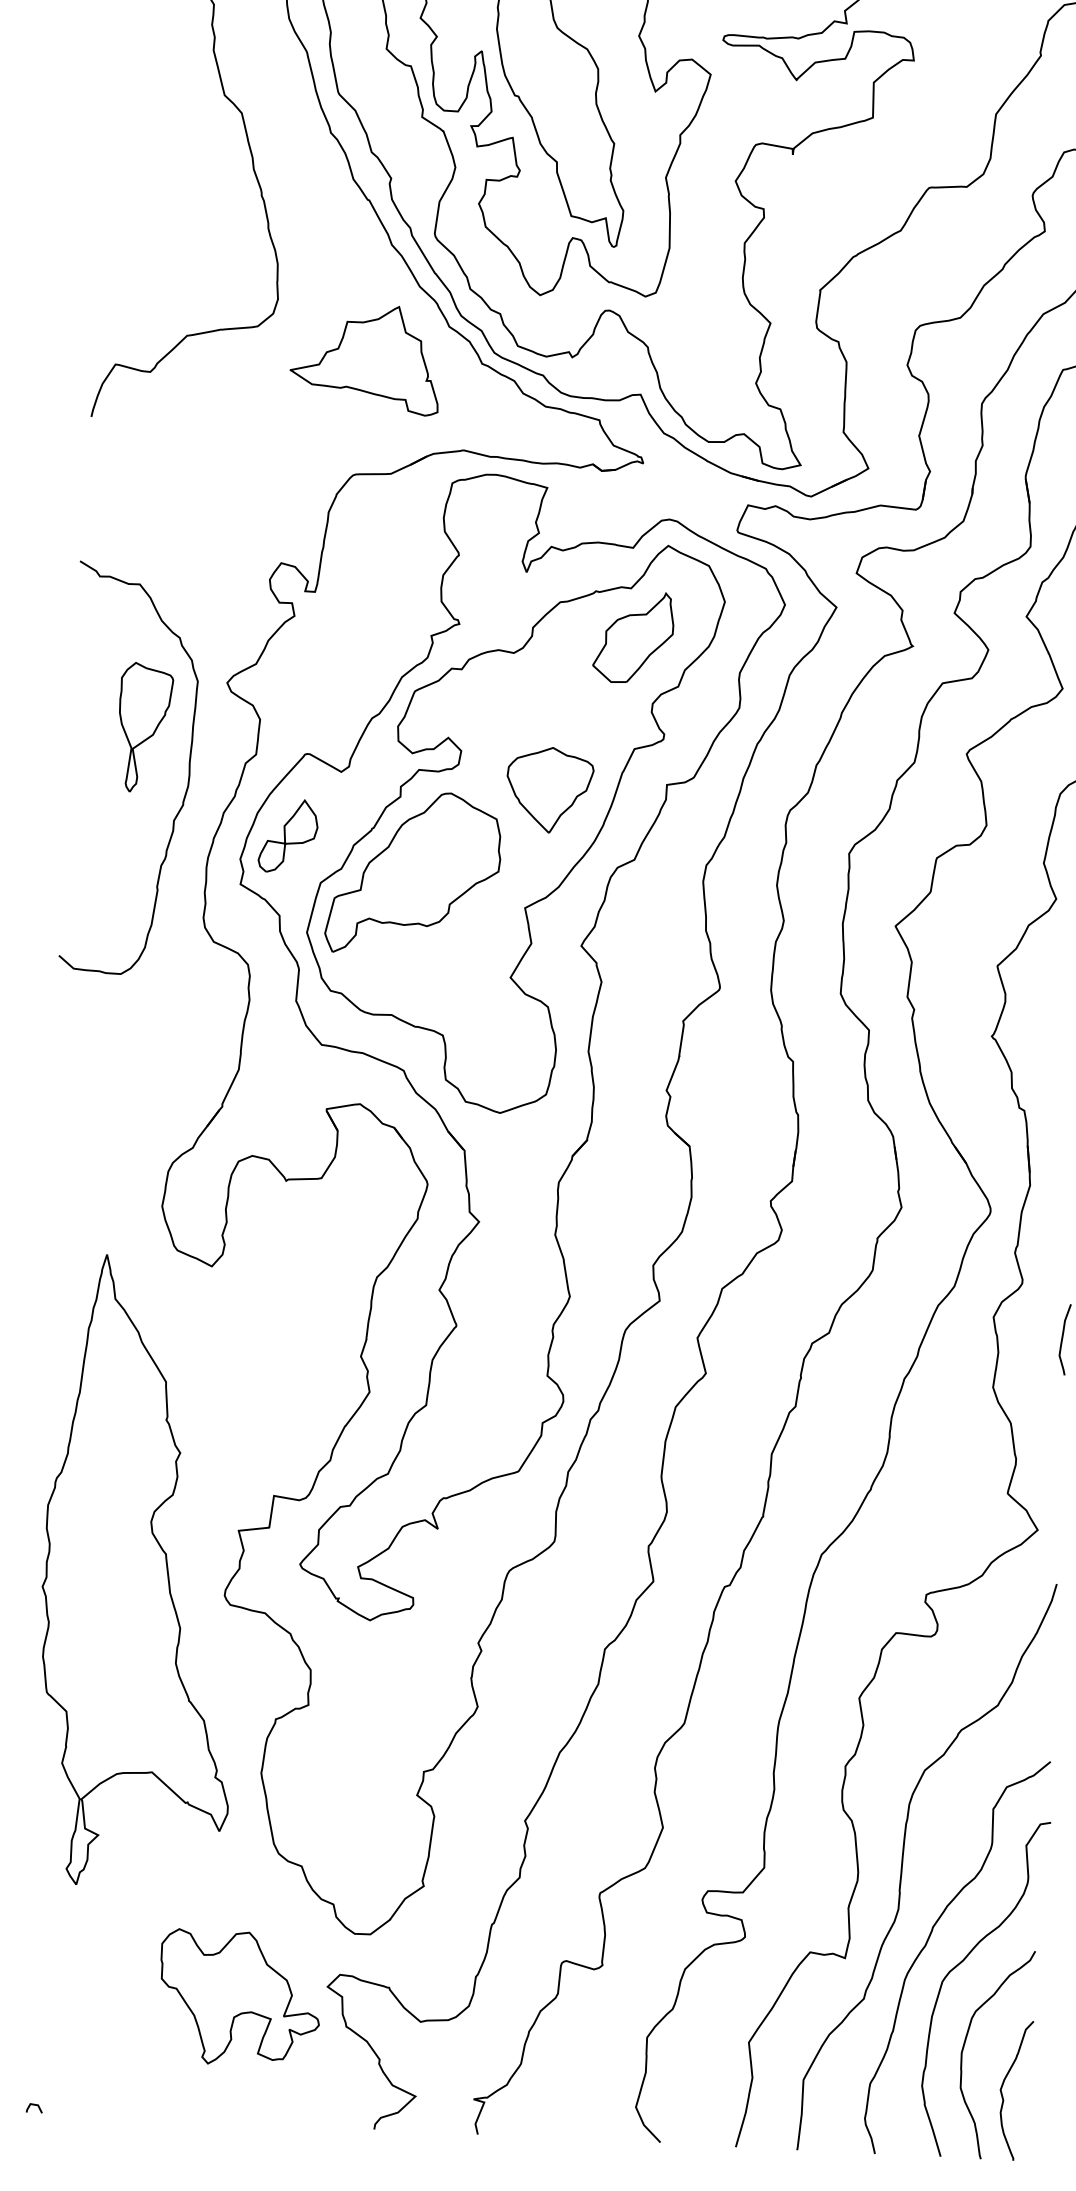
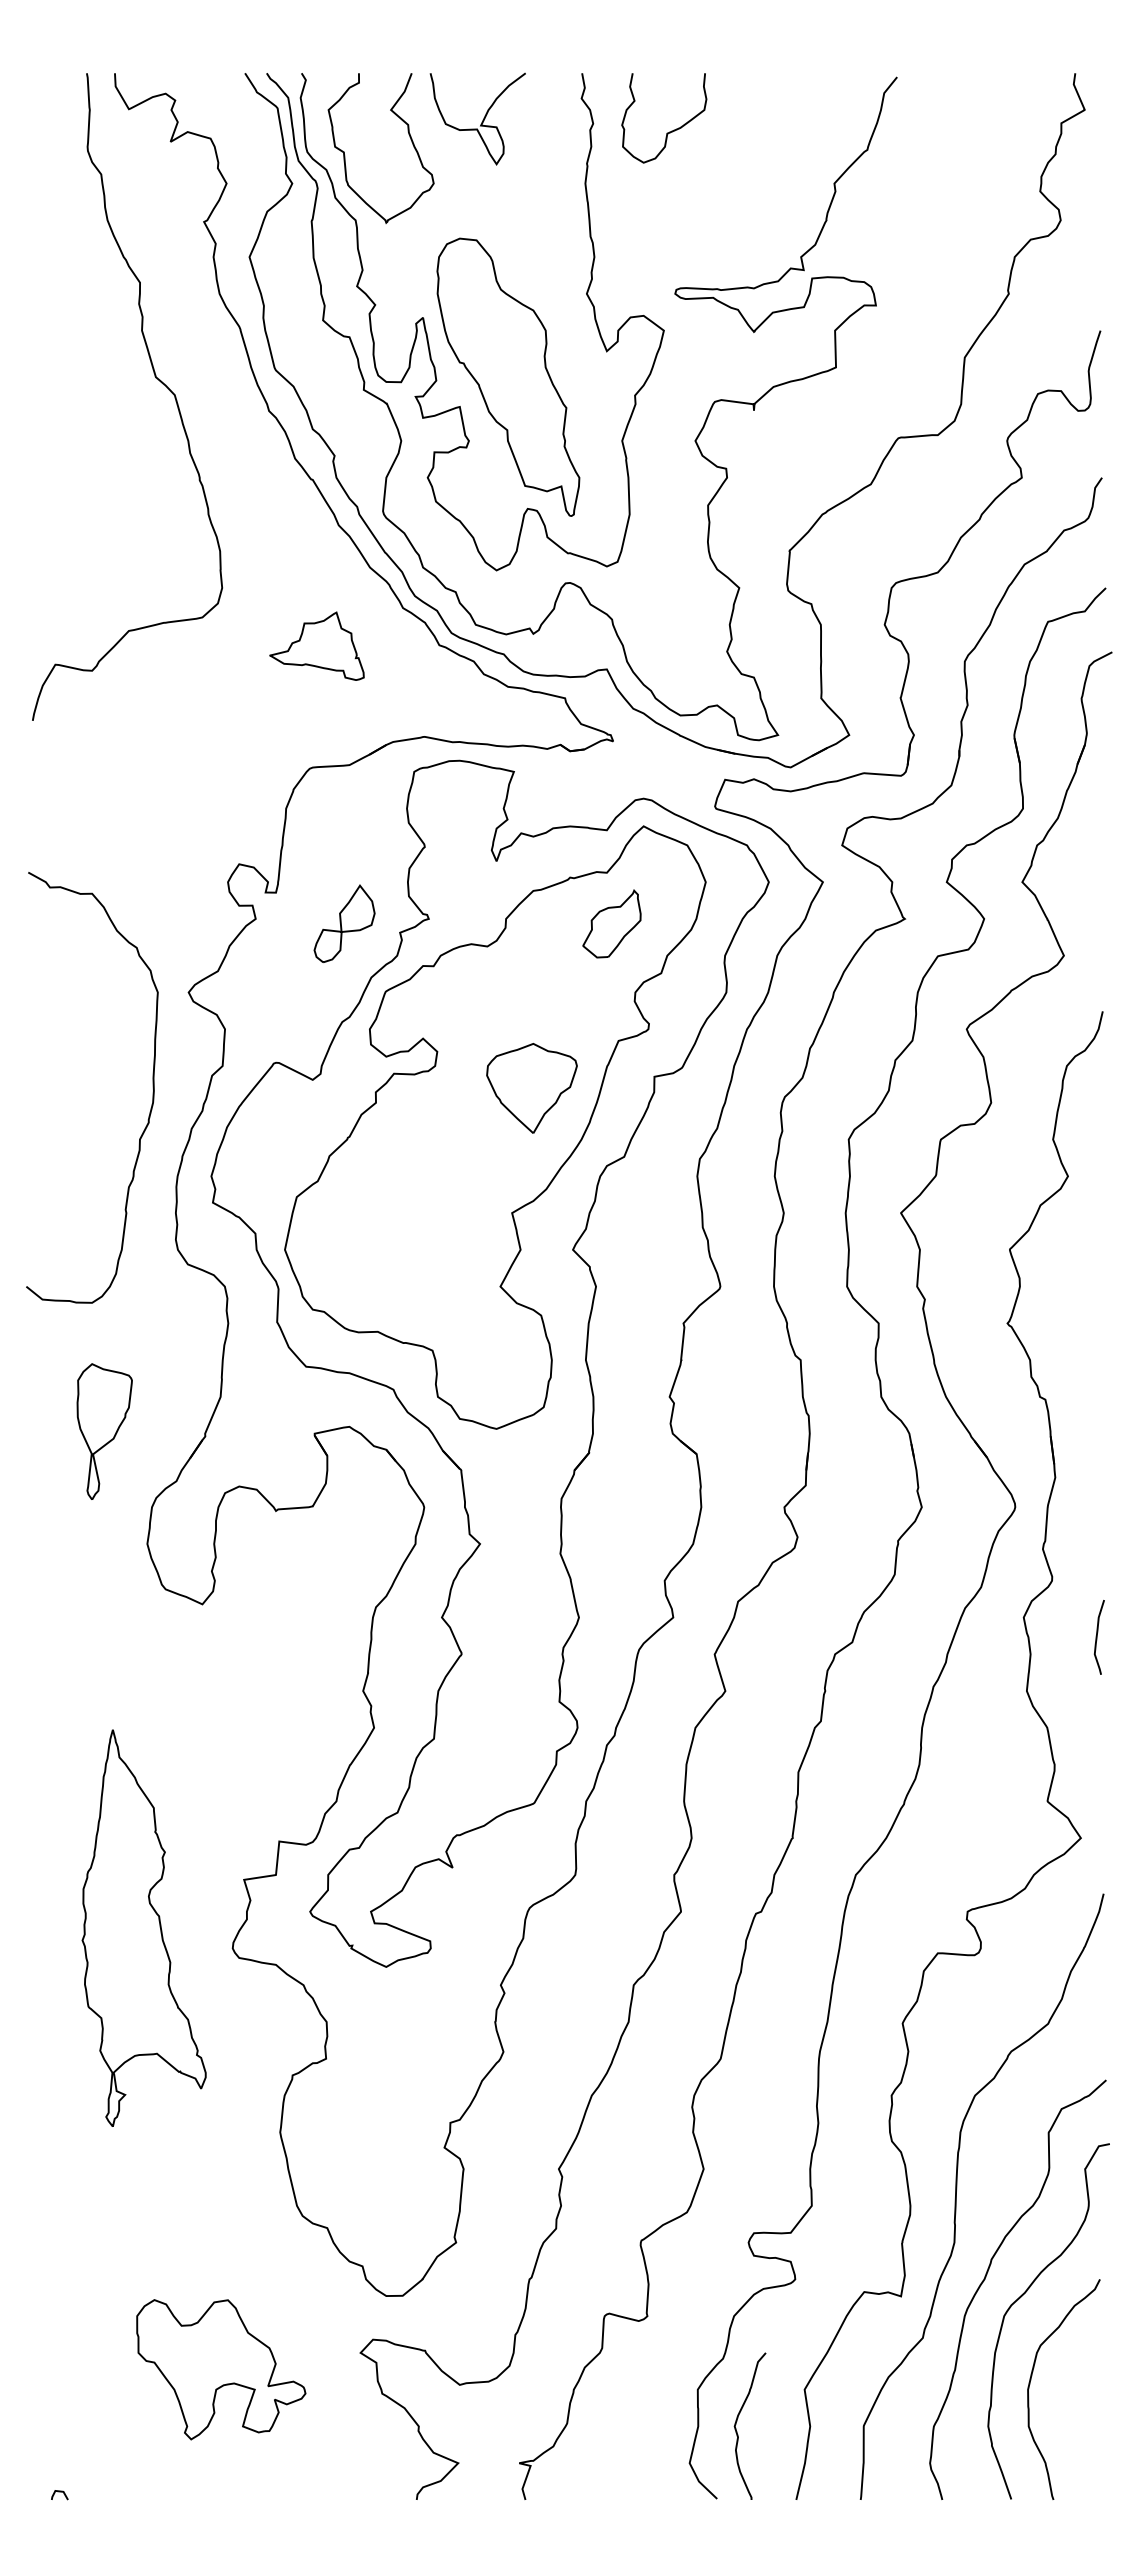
part: (365, 359) -> (316, 646), size x0.6
part: (633, 636) -> (611, 923), size x0.7
part: (144, 727) -> (104, 1431), moved
part: (288, 835) -> (344, 923), moved
part: (413, 873) -> (393, 1182), removed
part: (140, 1572) -> (143, 1928), size x0.6
part: (240, 1998) -> (221, 2369), moved
curve: (1003, 2085) -> (737, 2421), moved

